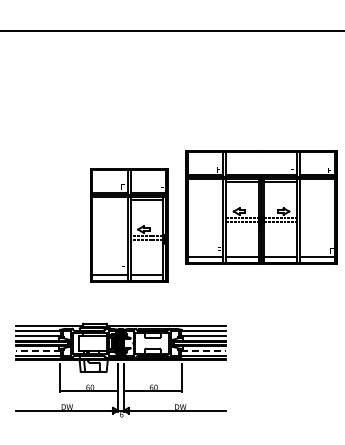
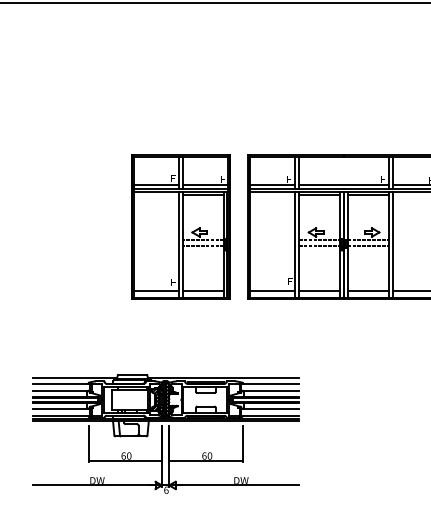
part: (129, 225) -> (181, 227), moved
line: (38, 350) -> (60, 408), dashed -> solid
line: (203, 350) -> (270, 408), dashed -> solid

